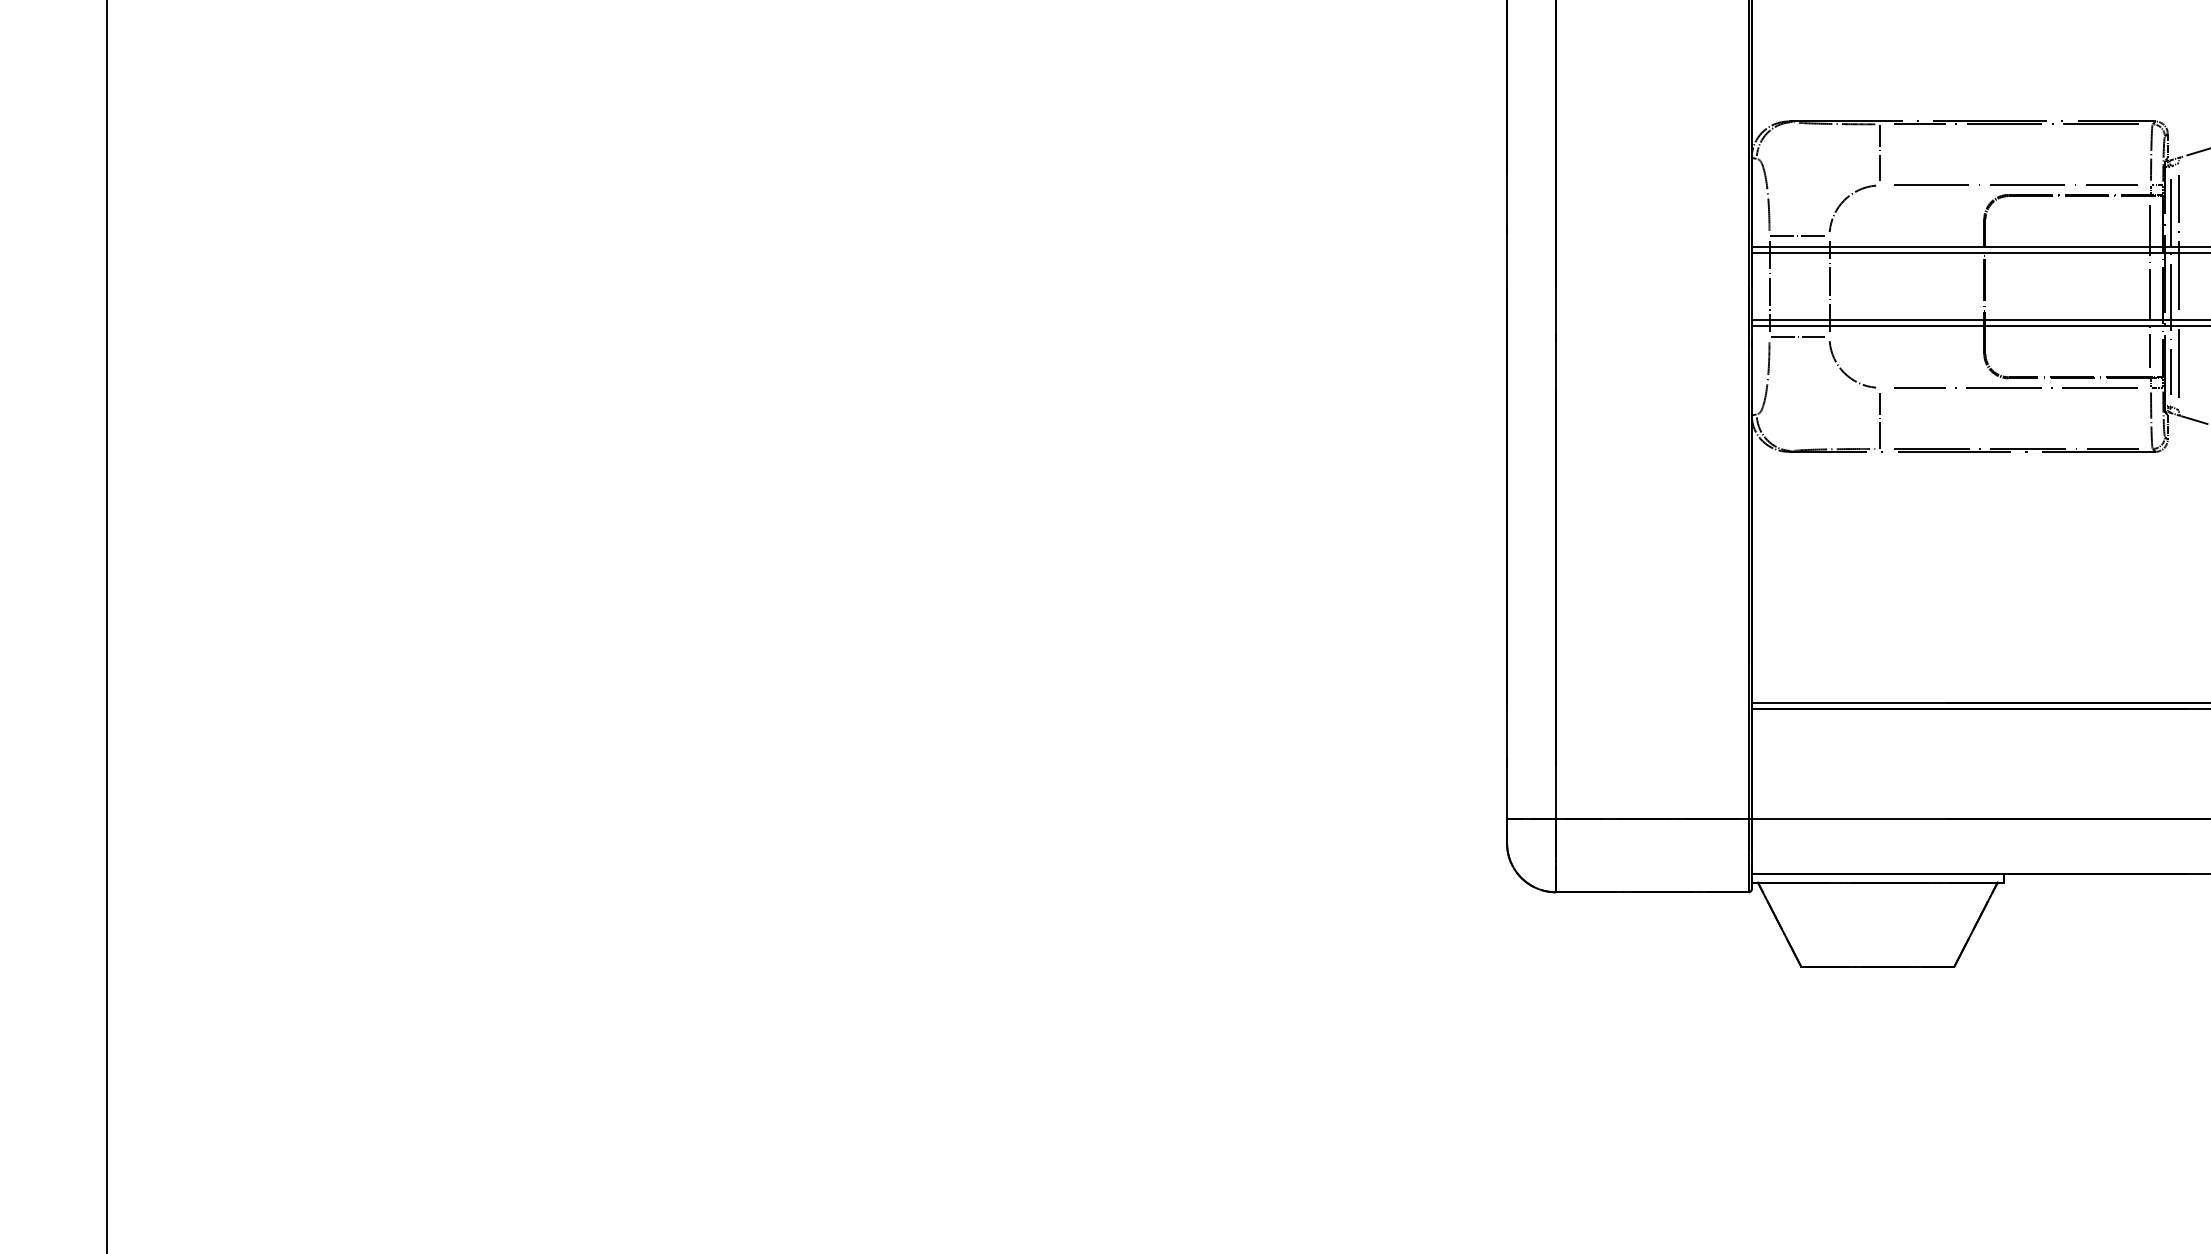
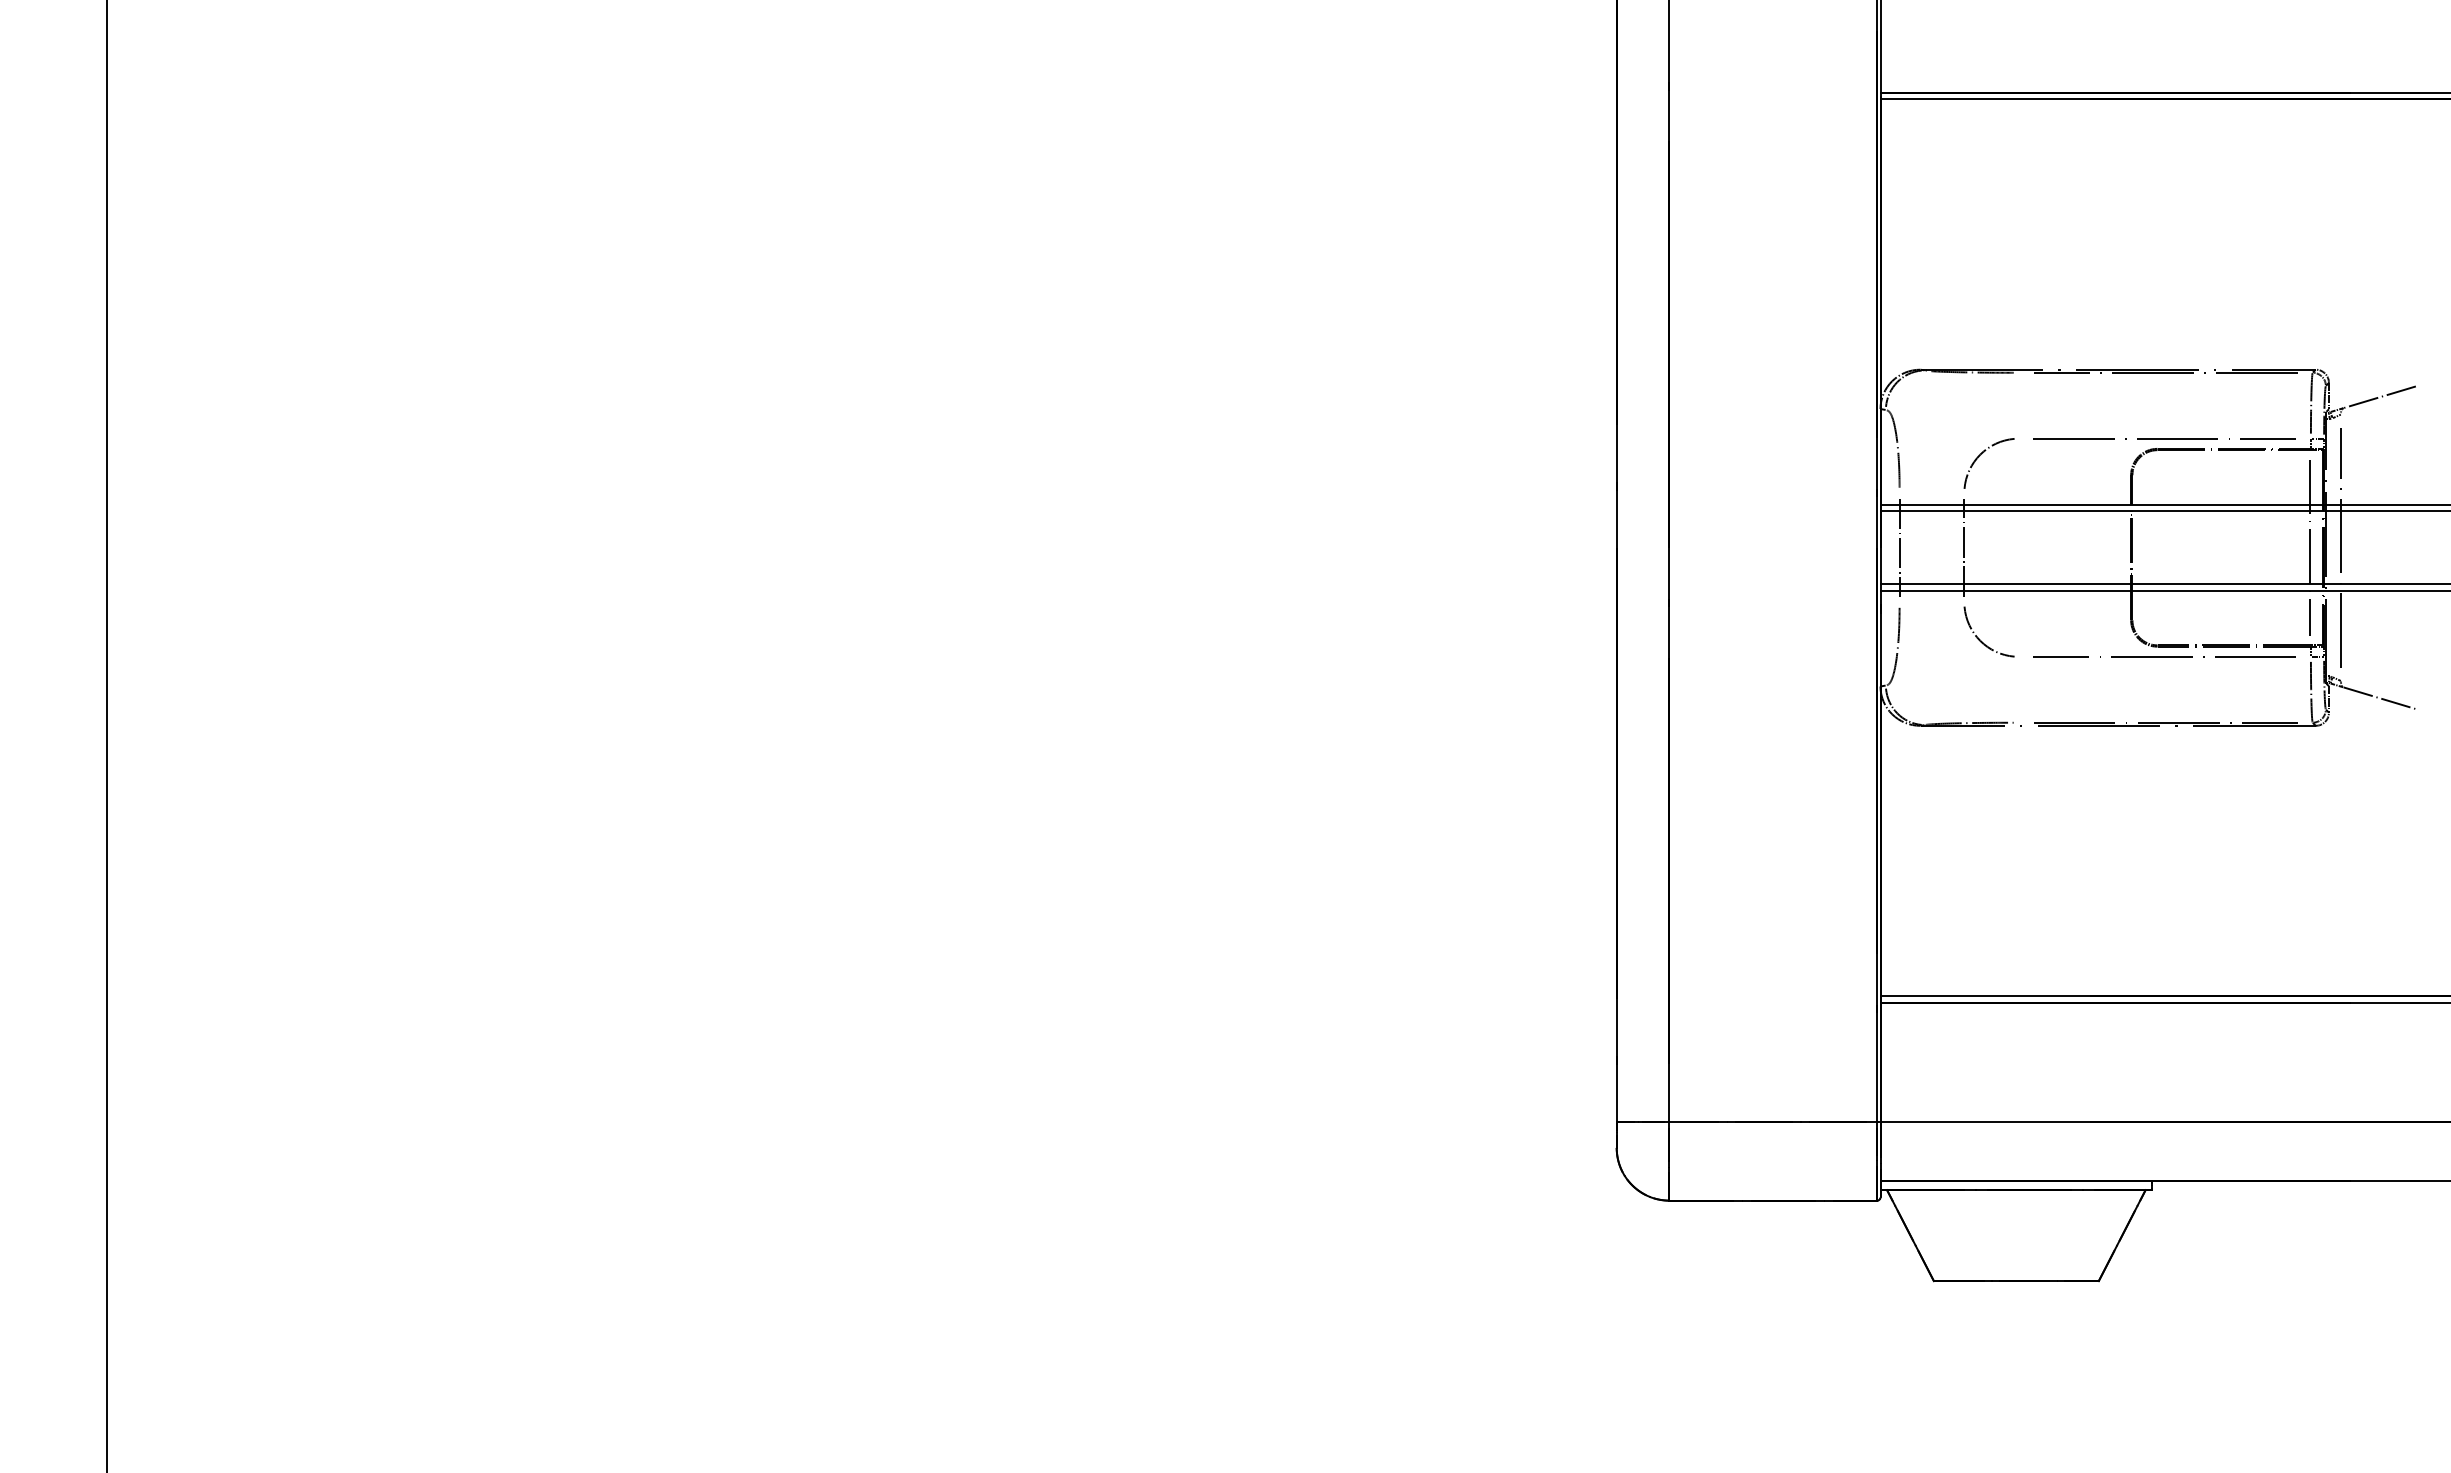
line: (1879, 152) -> (2018, 403), removed
line: (1797, 236) -> (1929, 493), removed
line: (2171, 286) -> (2332, 547), removed
line: (1797, 337) -> (1929, 602), removed
line: (1879, 419) -> (2018, 691), removed

